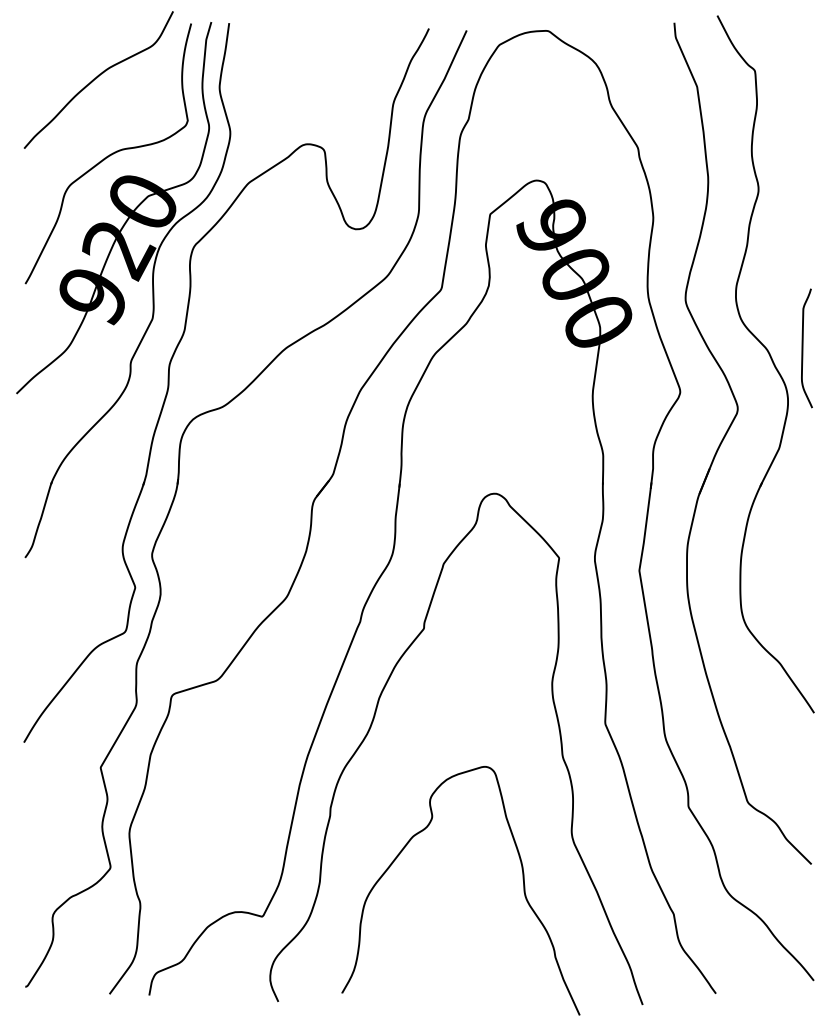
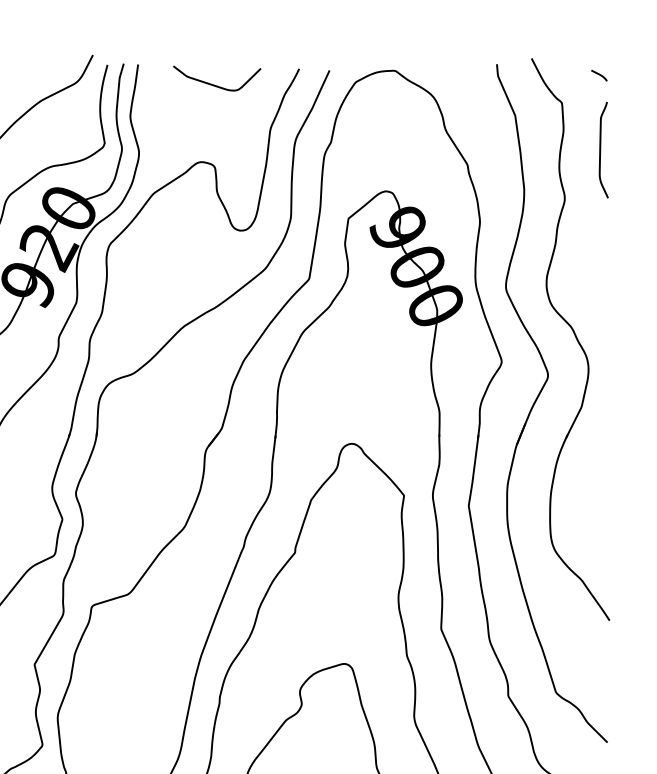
curve: (801, 36) -> (599, 75), added
curve: (325, 48) -> (215, 84), added
curve: (803, 348) -> (601, 150), moved

